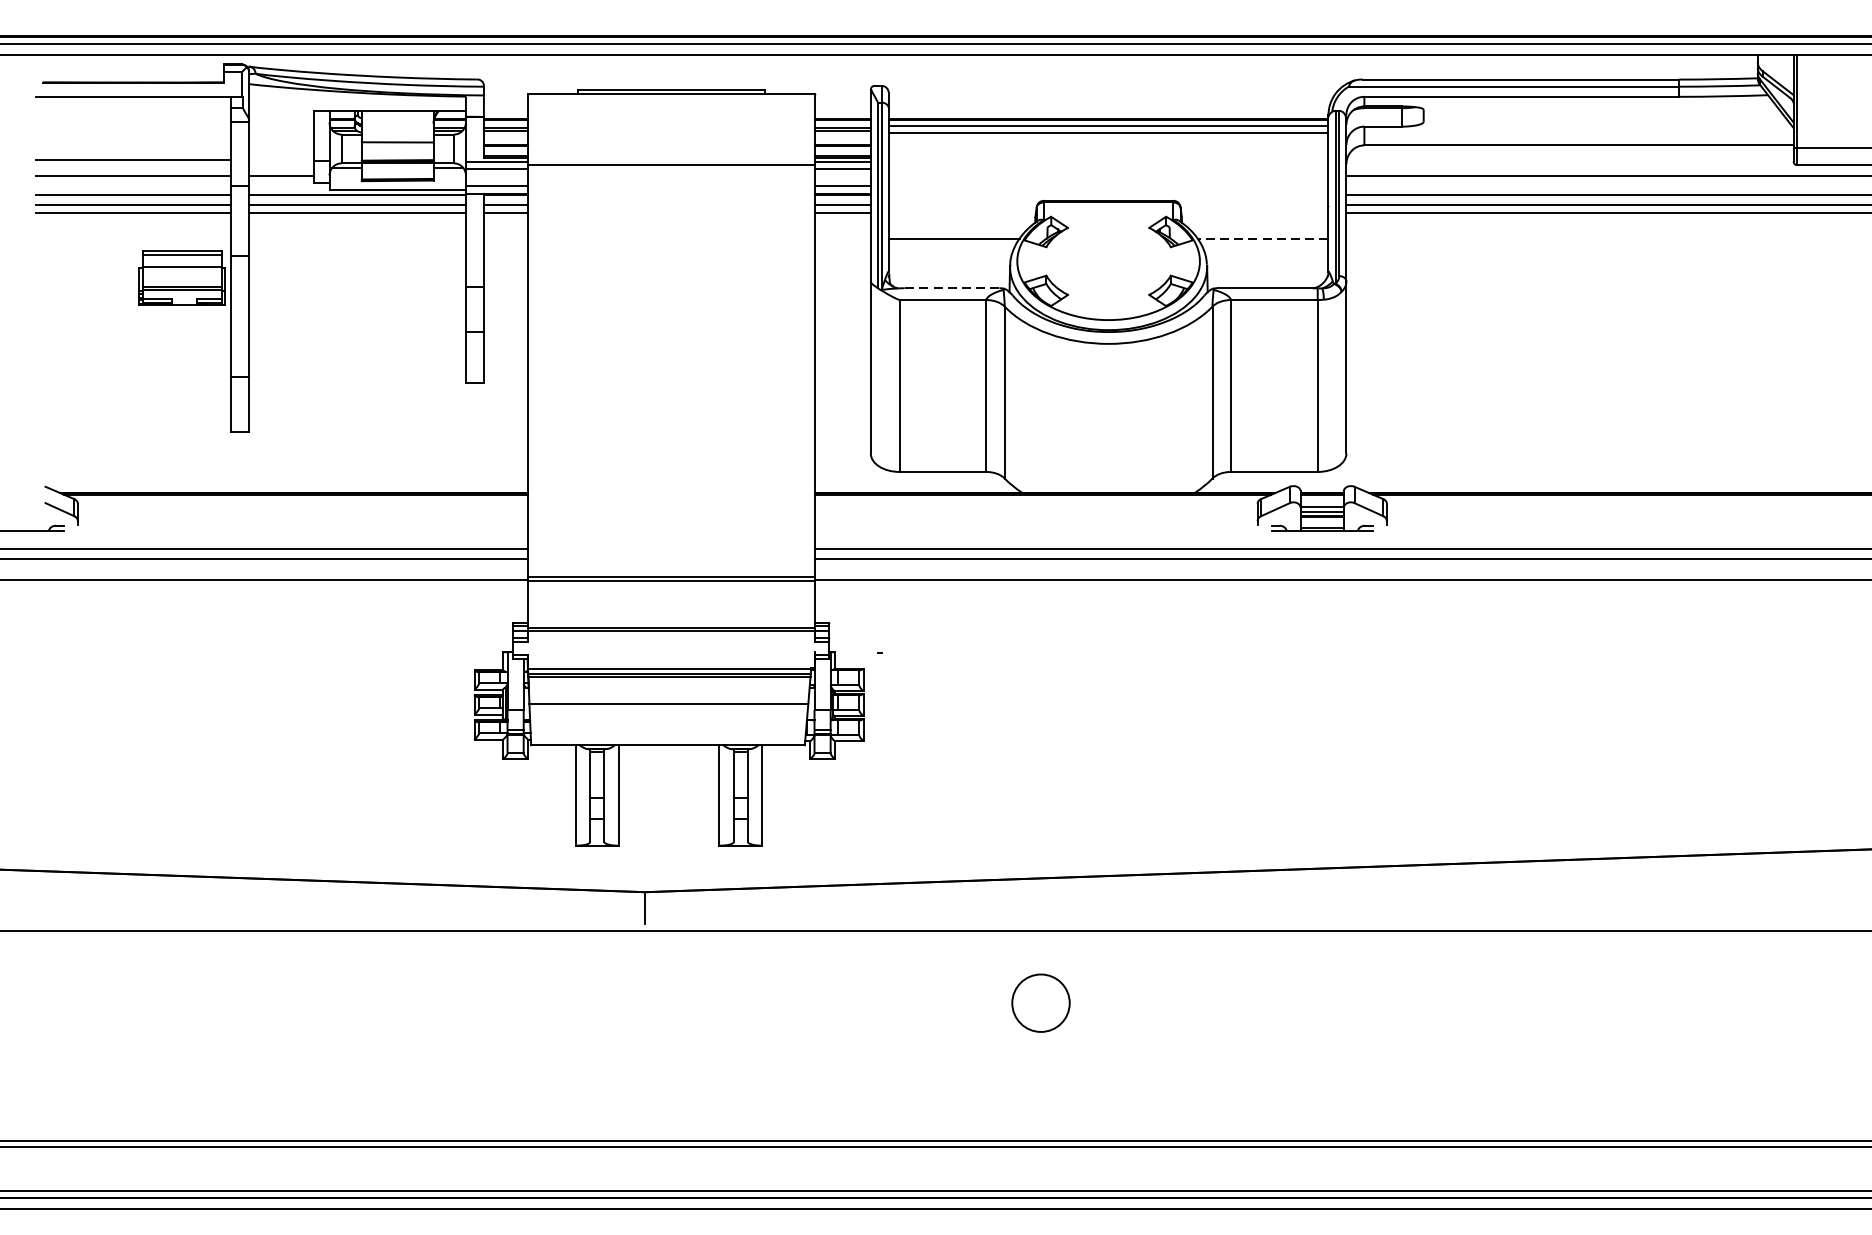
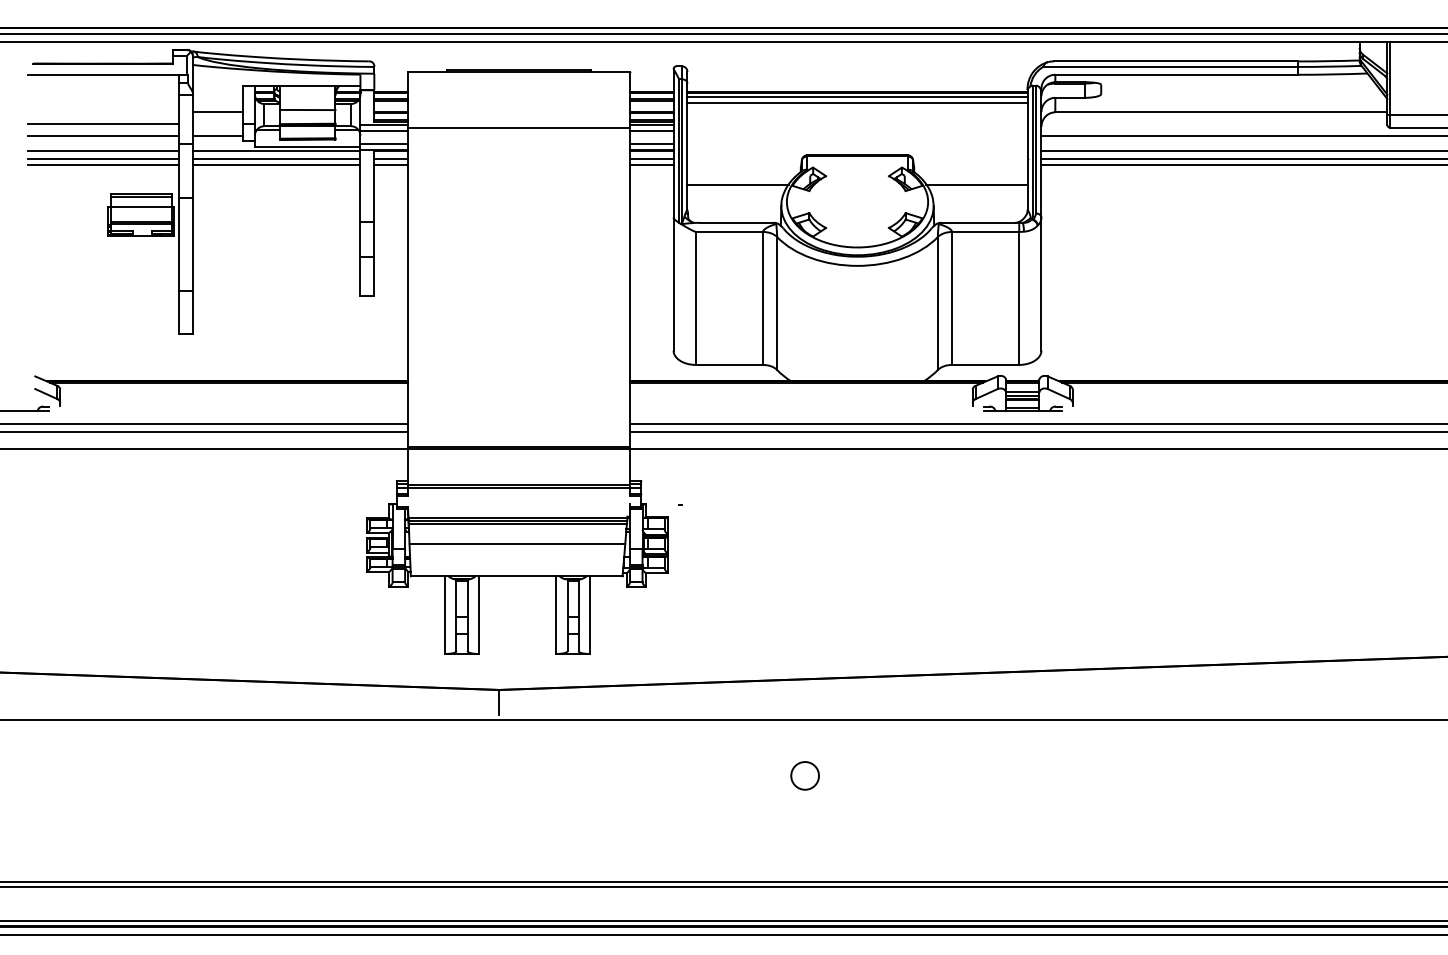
line: (281, 145) -> (217, 112), added
line: (1262, 238) -> (976, 184), dashed -> solid
line: (952, 287) -> (736, 222), dashed -> solid
circle: (1040, 1002) -> (804, 775), size x0.62

